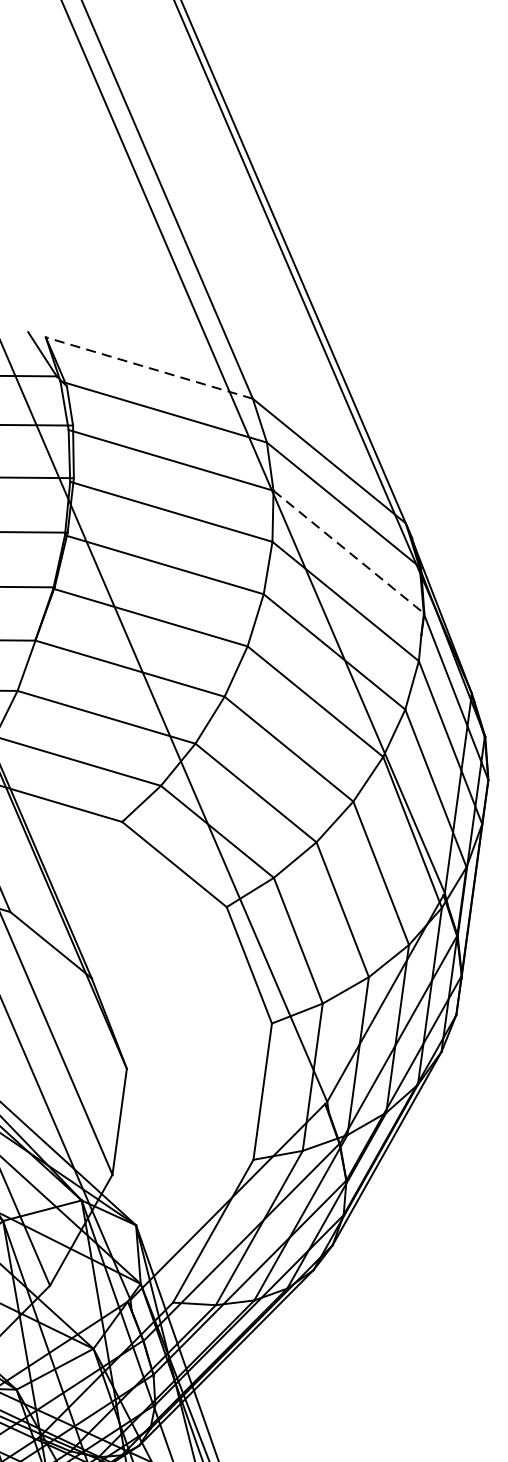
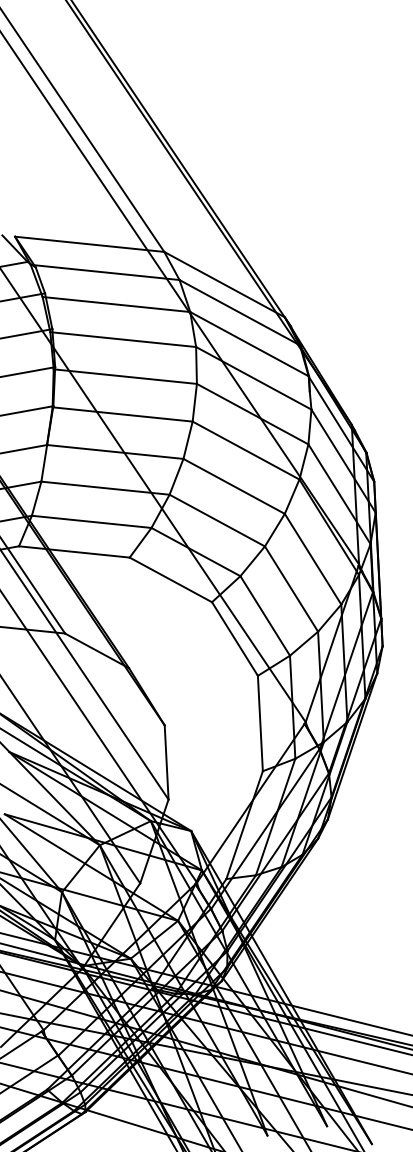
line: (149, 368) -> (89, 244), dashed -> solid
line: (348, 552) -> (249, 344), dashed -> solid

